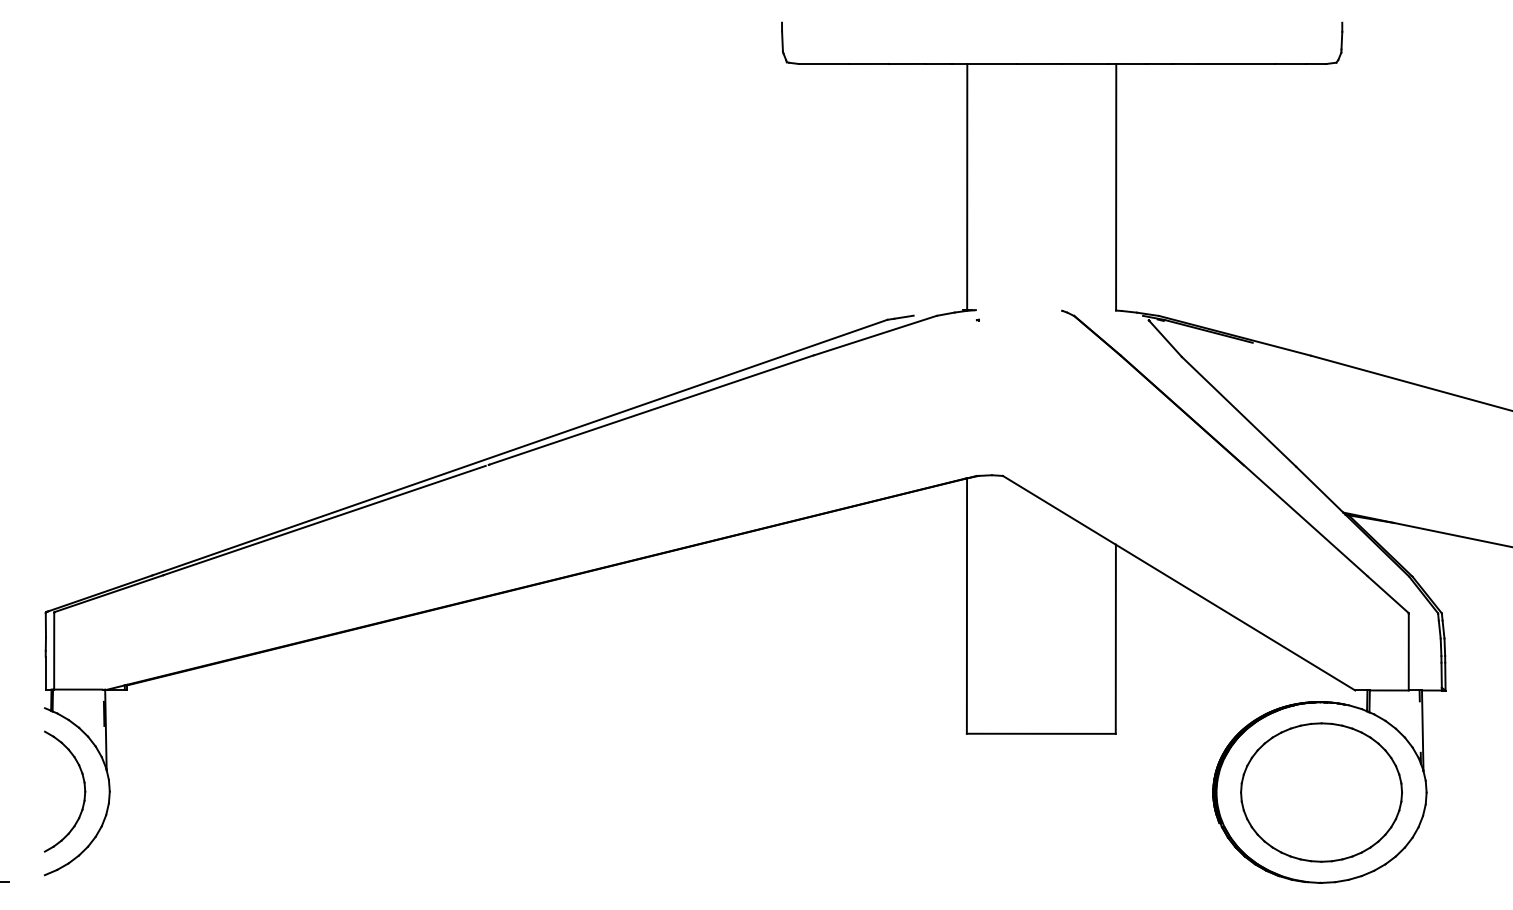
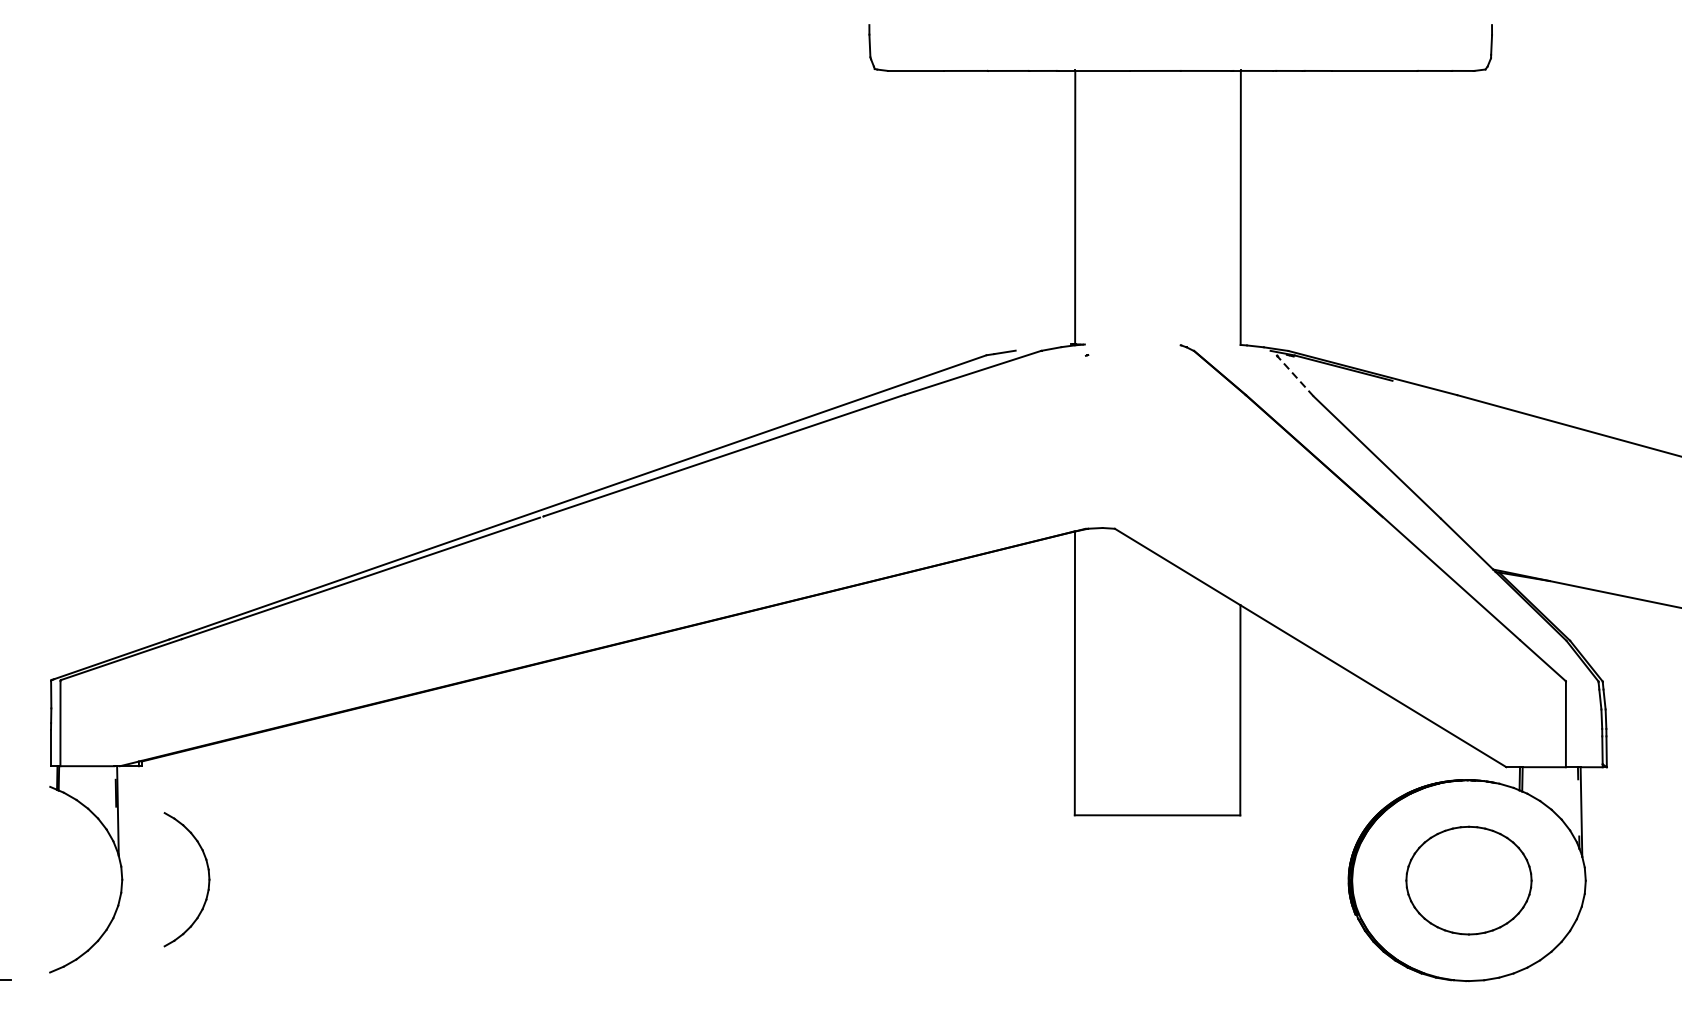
line: (1165, 338) -> (1295, 376), solid -> dashed
part: (83, 785) -> (207, 872), moved
part: (1321, 792) -> (1468, 880), size x0.7

